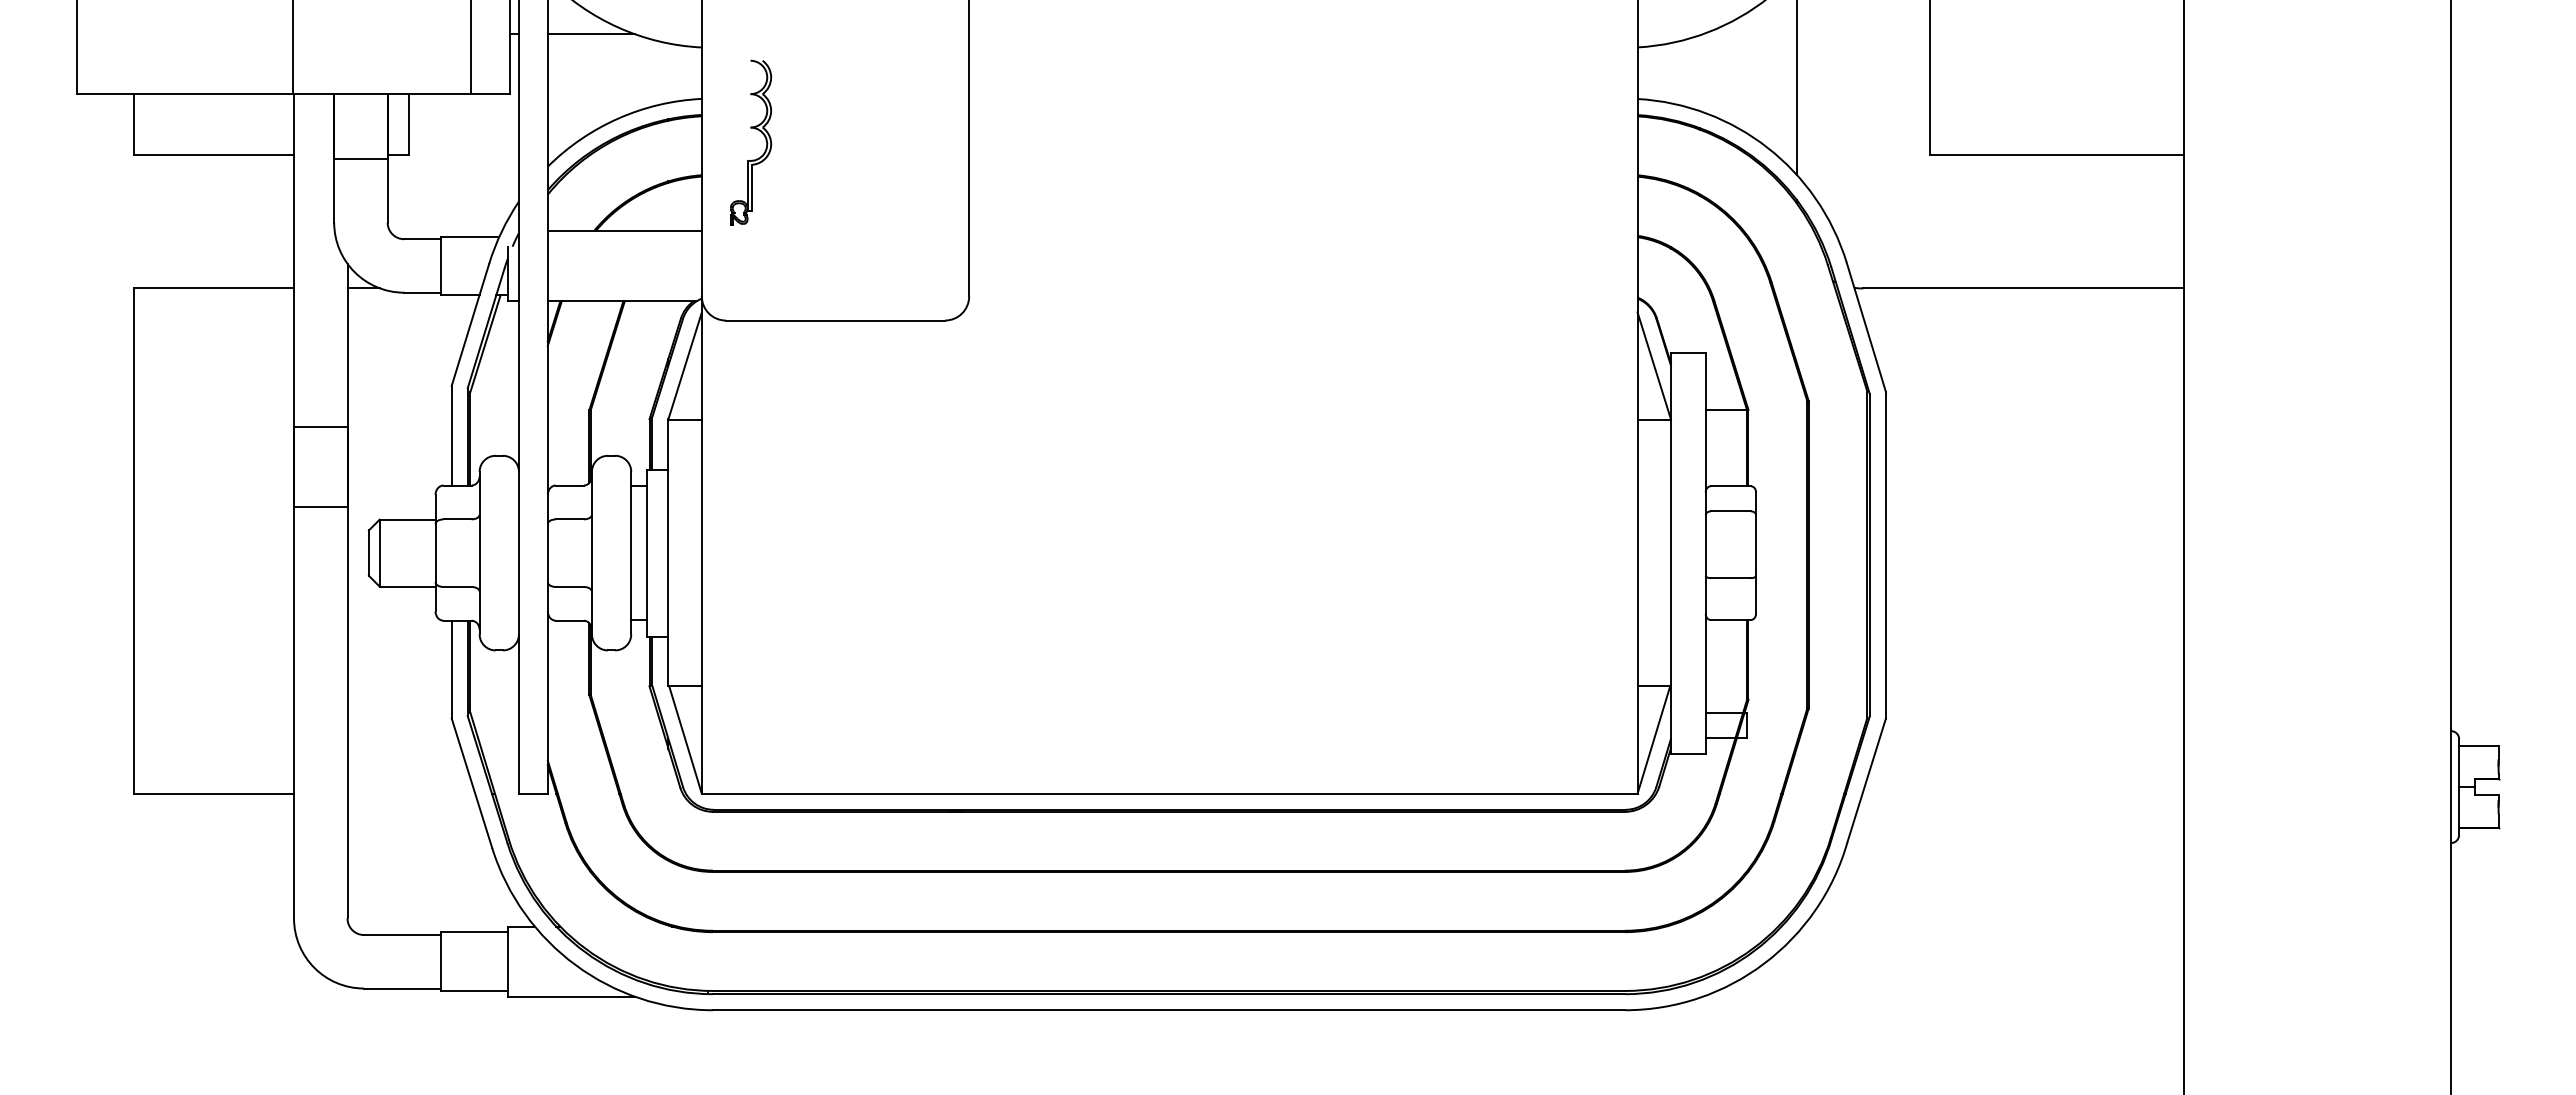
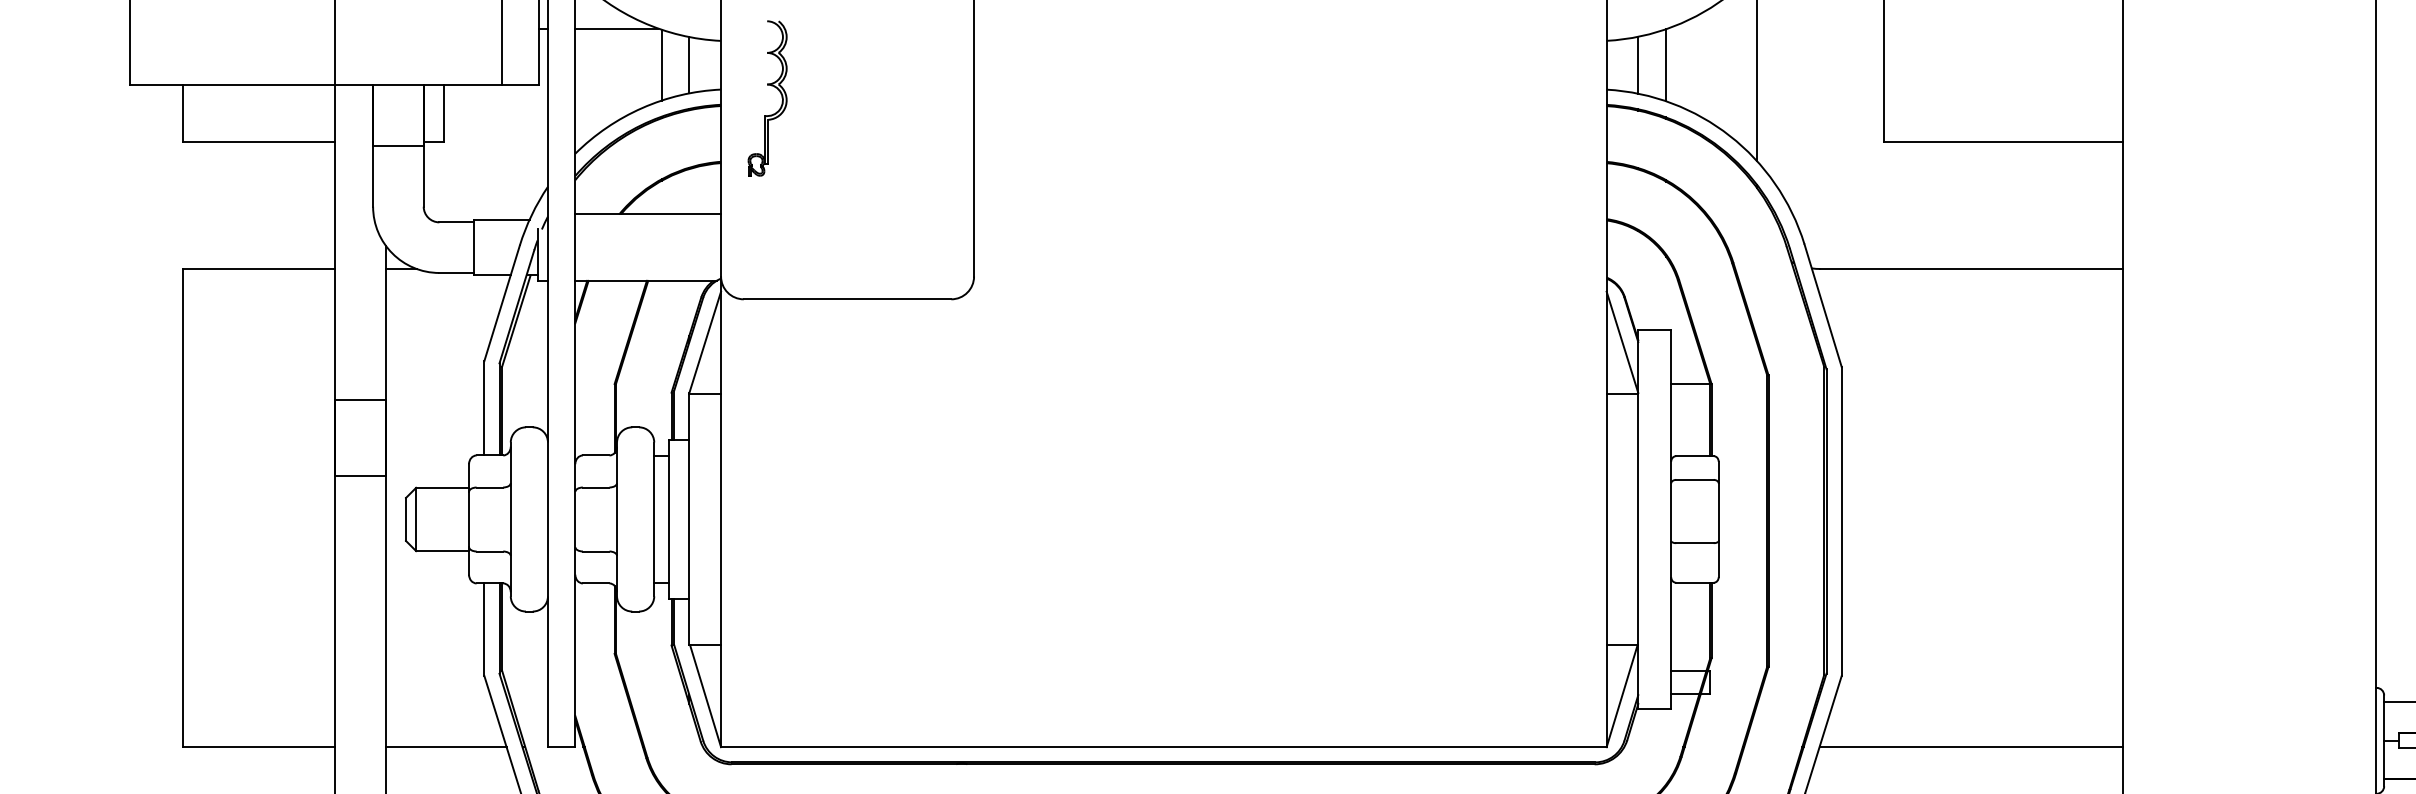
line: (639, 72) -> (662, 64), added
line: (668, 72) -> (689, 64), added
line: (1670, 73) -> (1637, 65), added
line: (1700, 73) -> (1666, 65), added
part: (754, 129) -> (770, 86), moved
line: (411, 793) -> (446, 746), added
line: (2022, 793) -> (1970, 746), added

